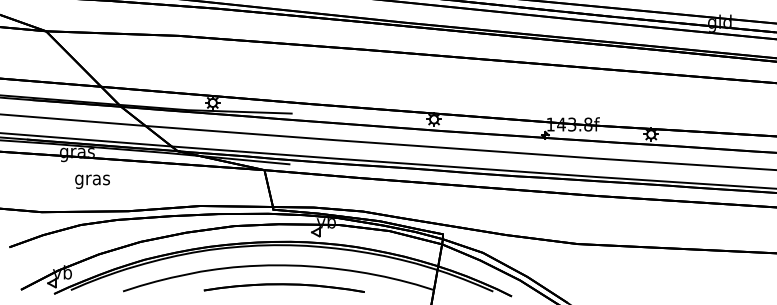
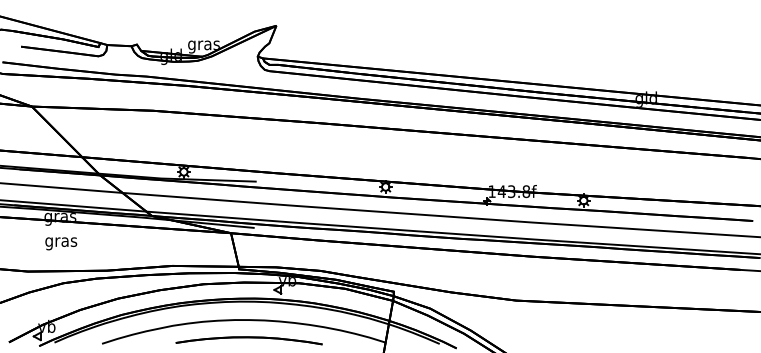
text: (92, 181) -> (61, 243), moved

